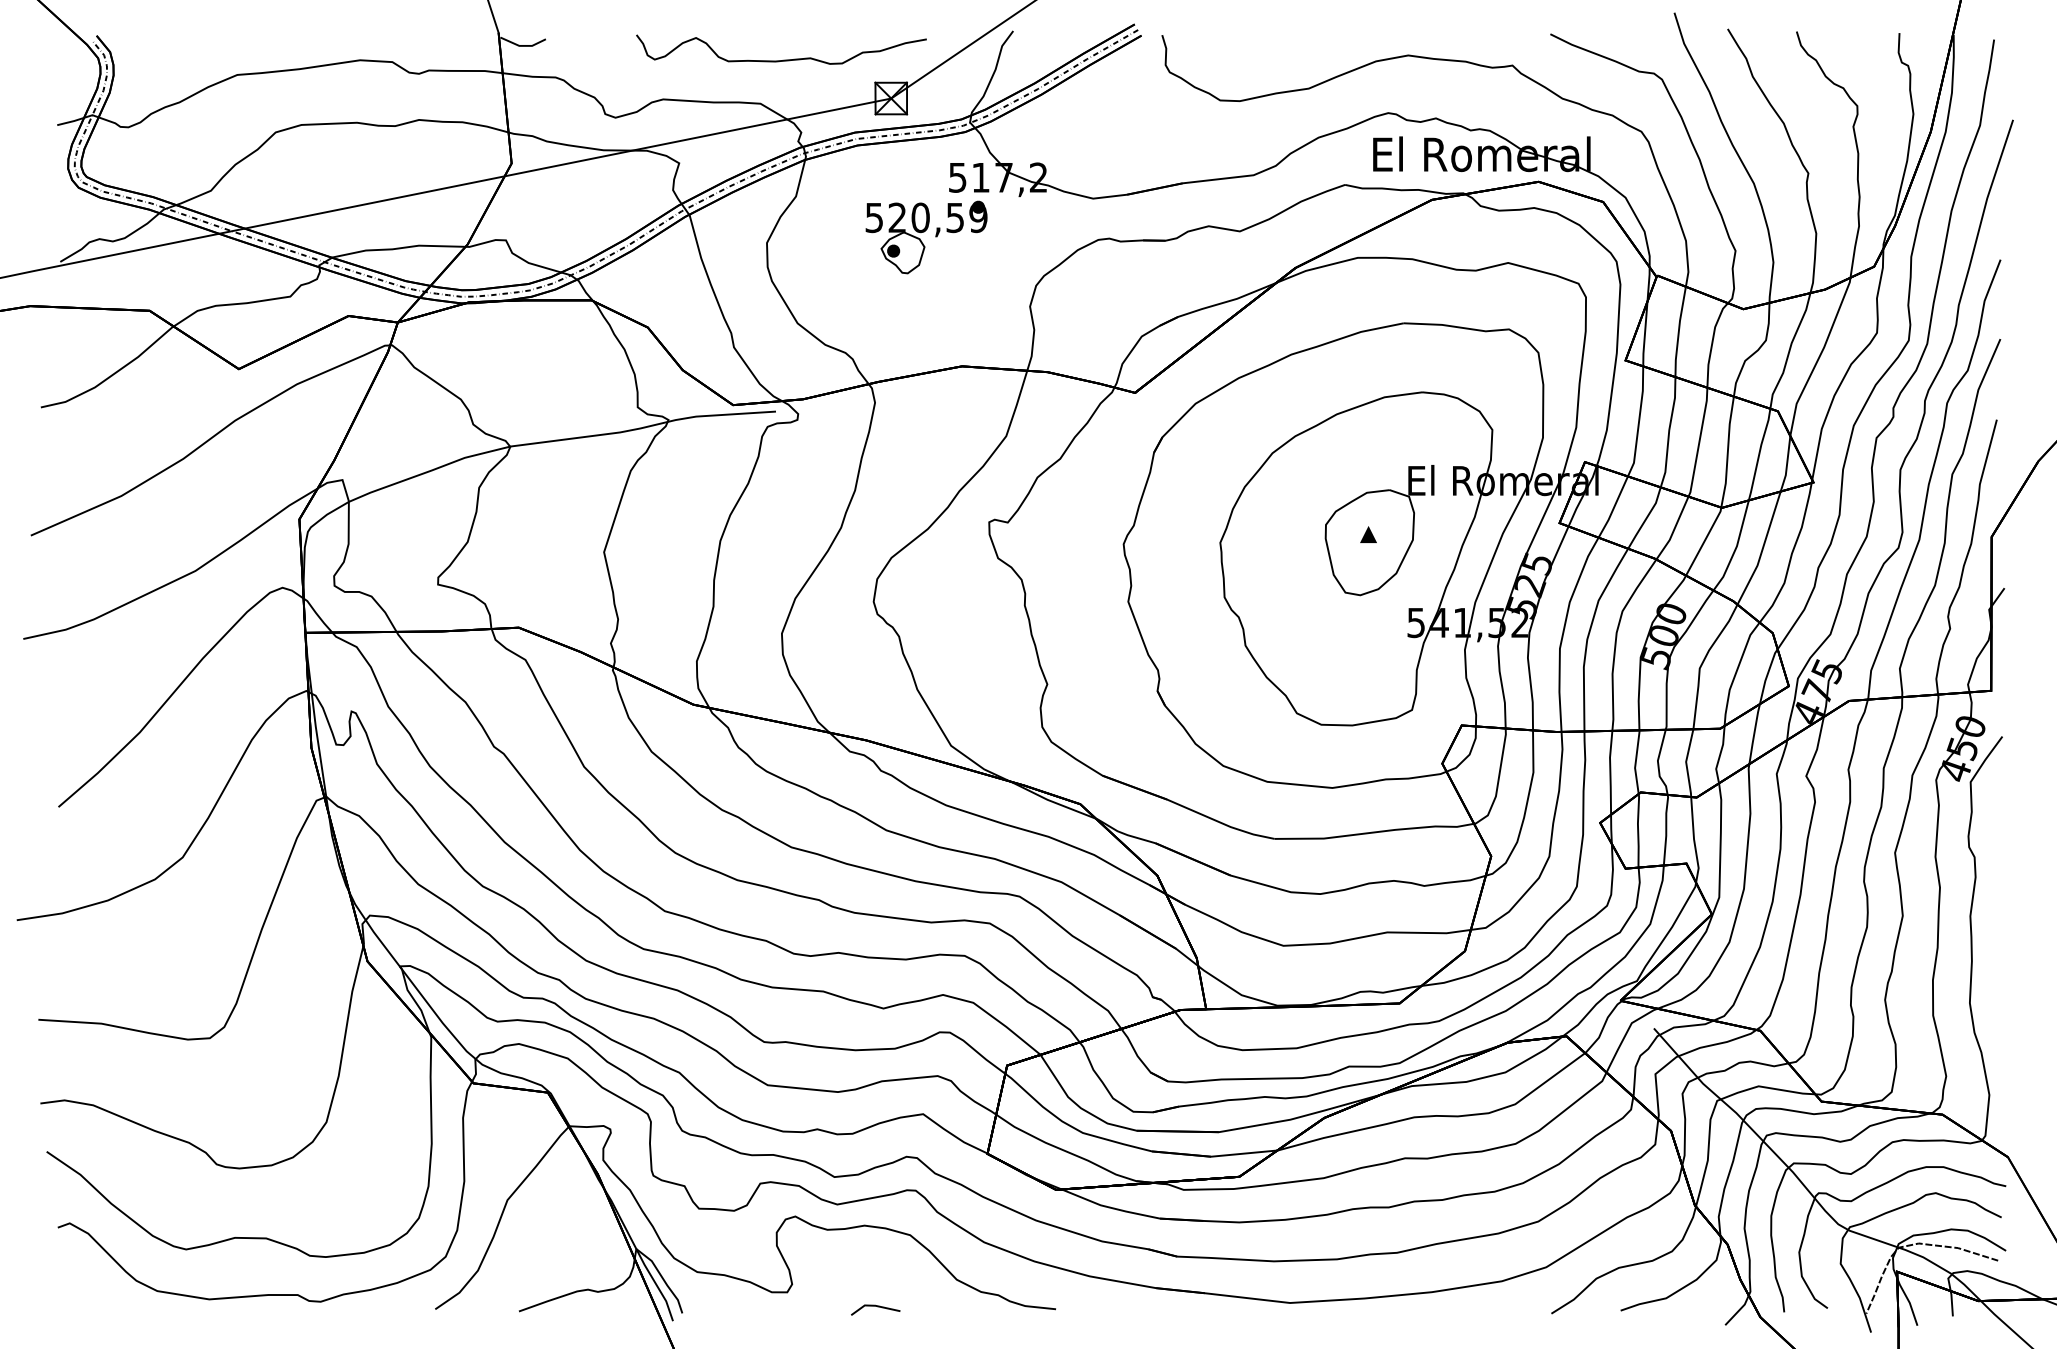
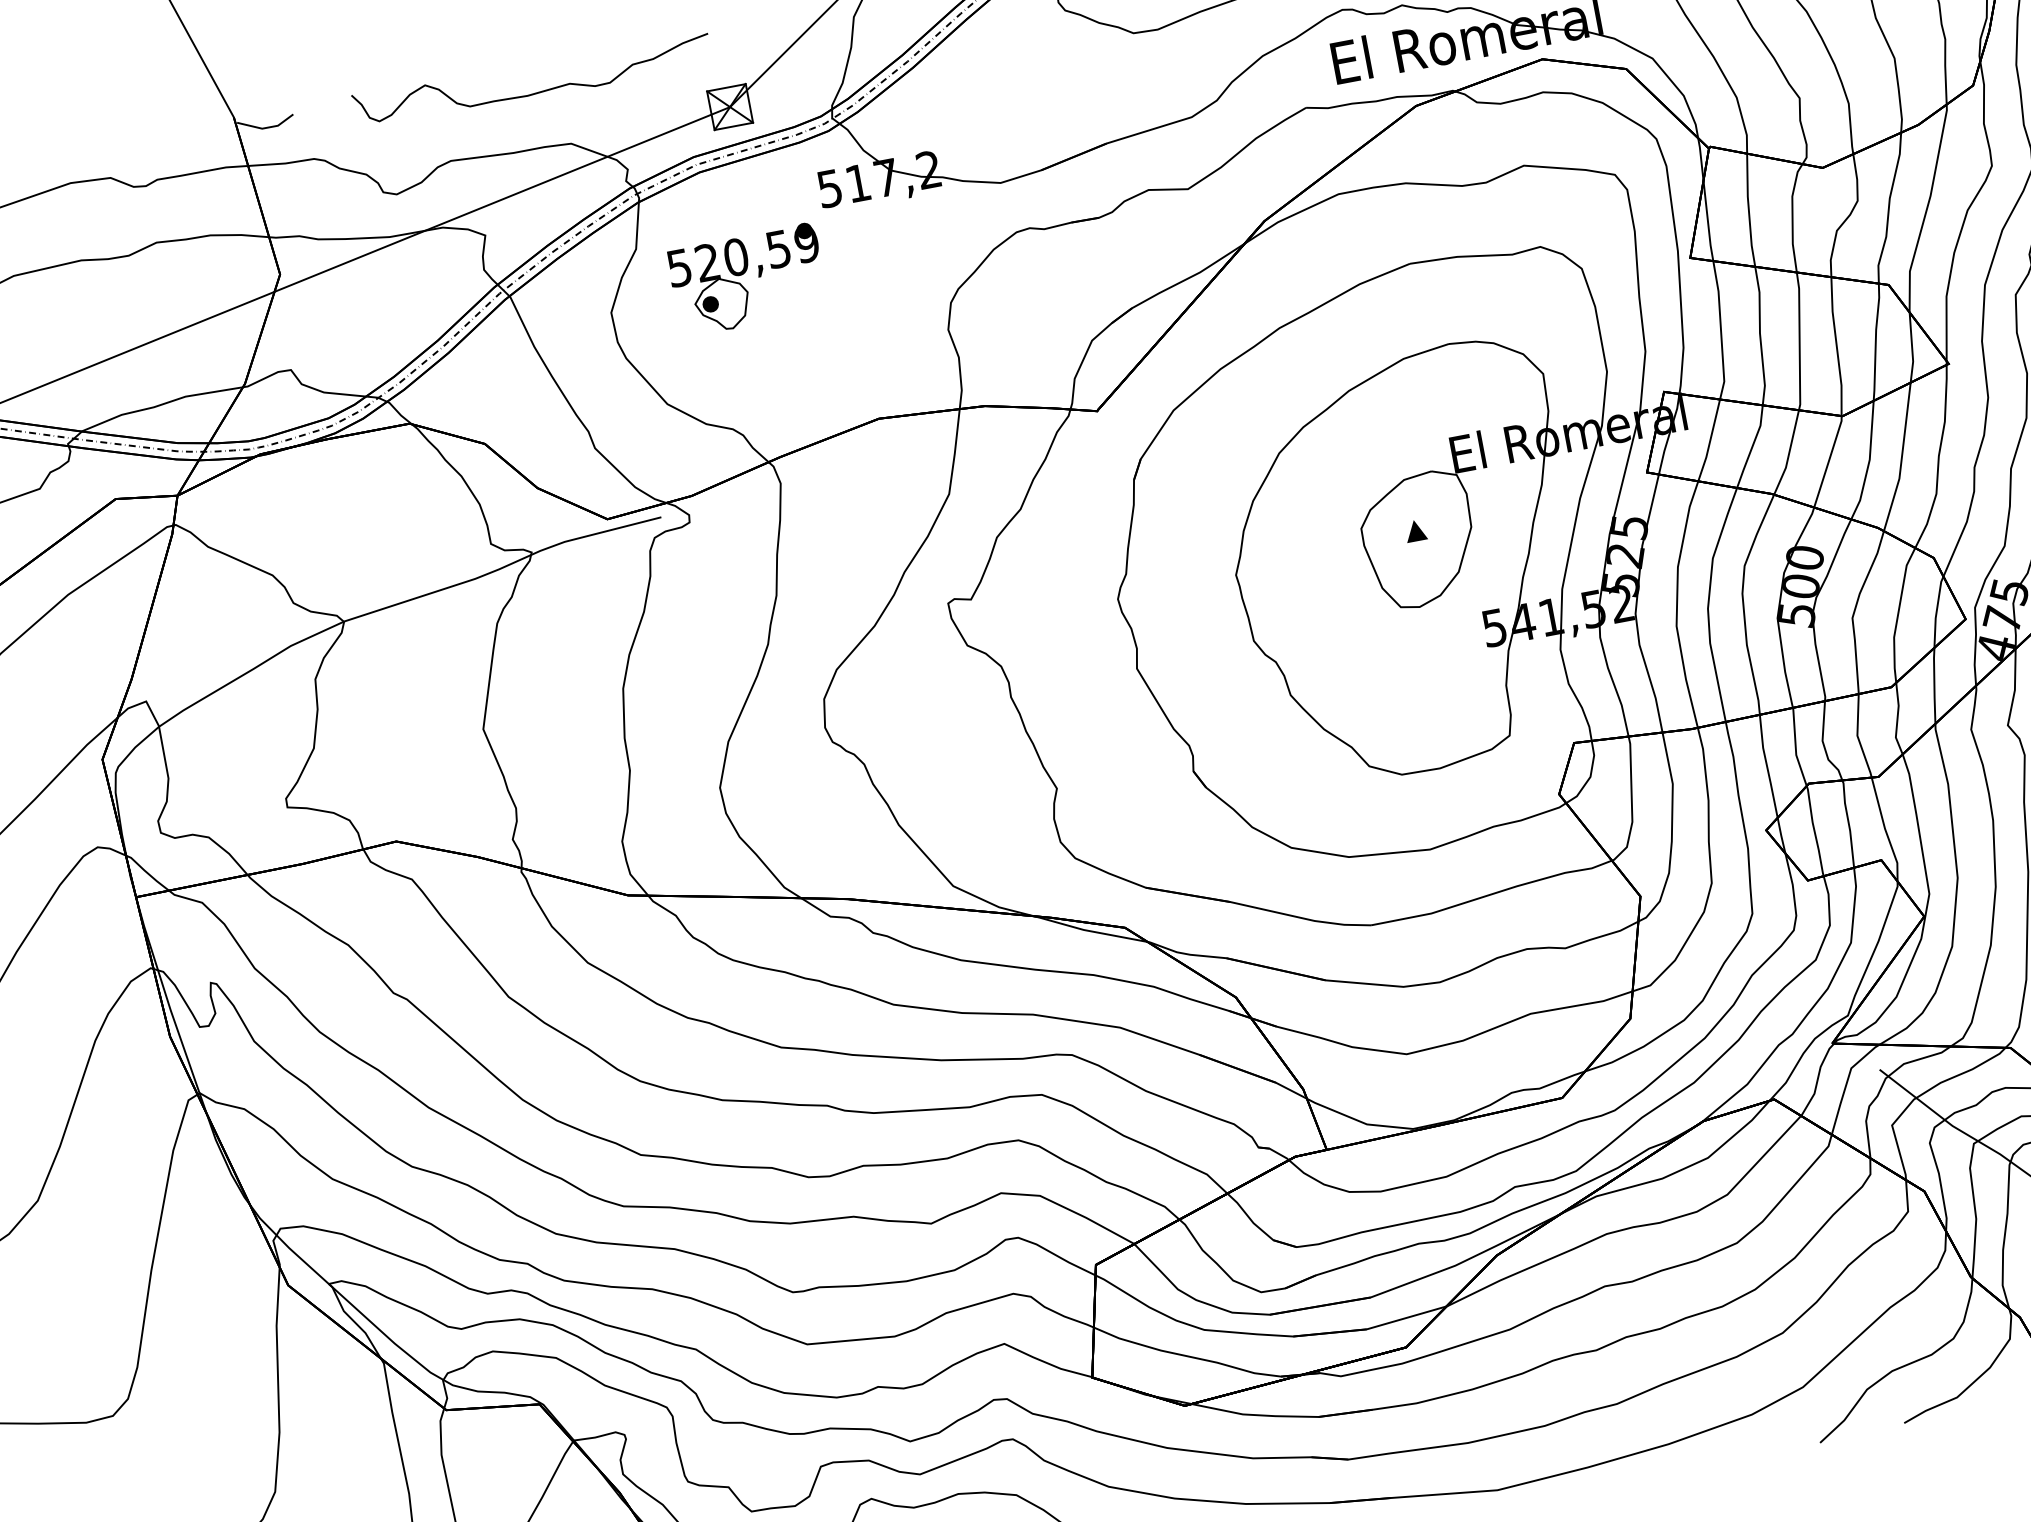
curve: (783, 59) -> (537, 91), moved
part: (926, 237) -> (747, 280), moved

